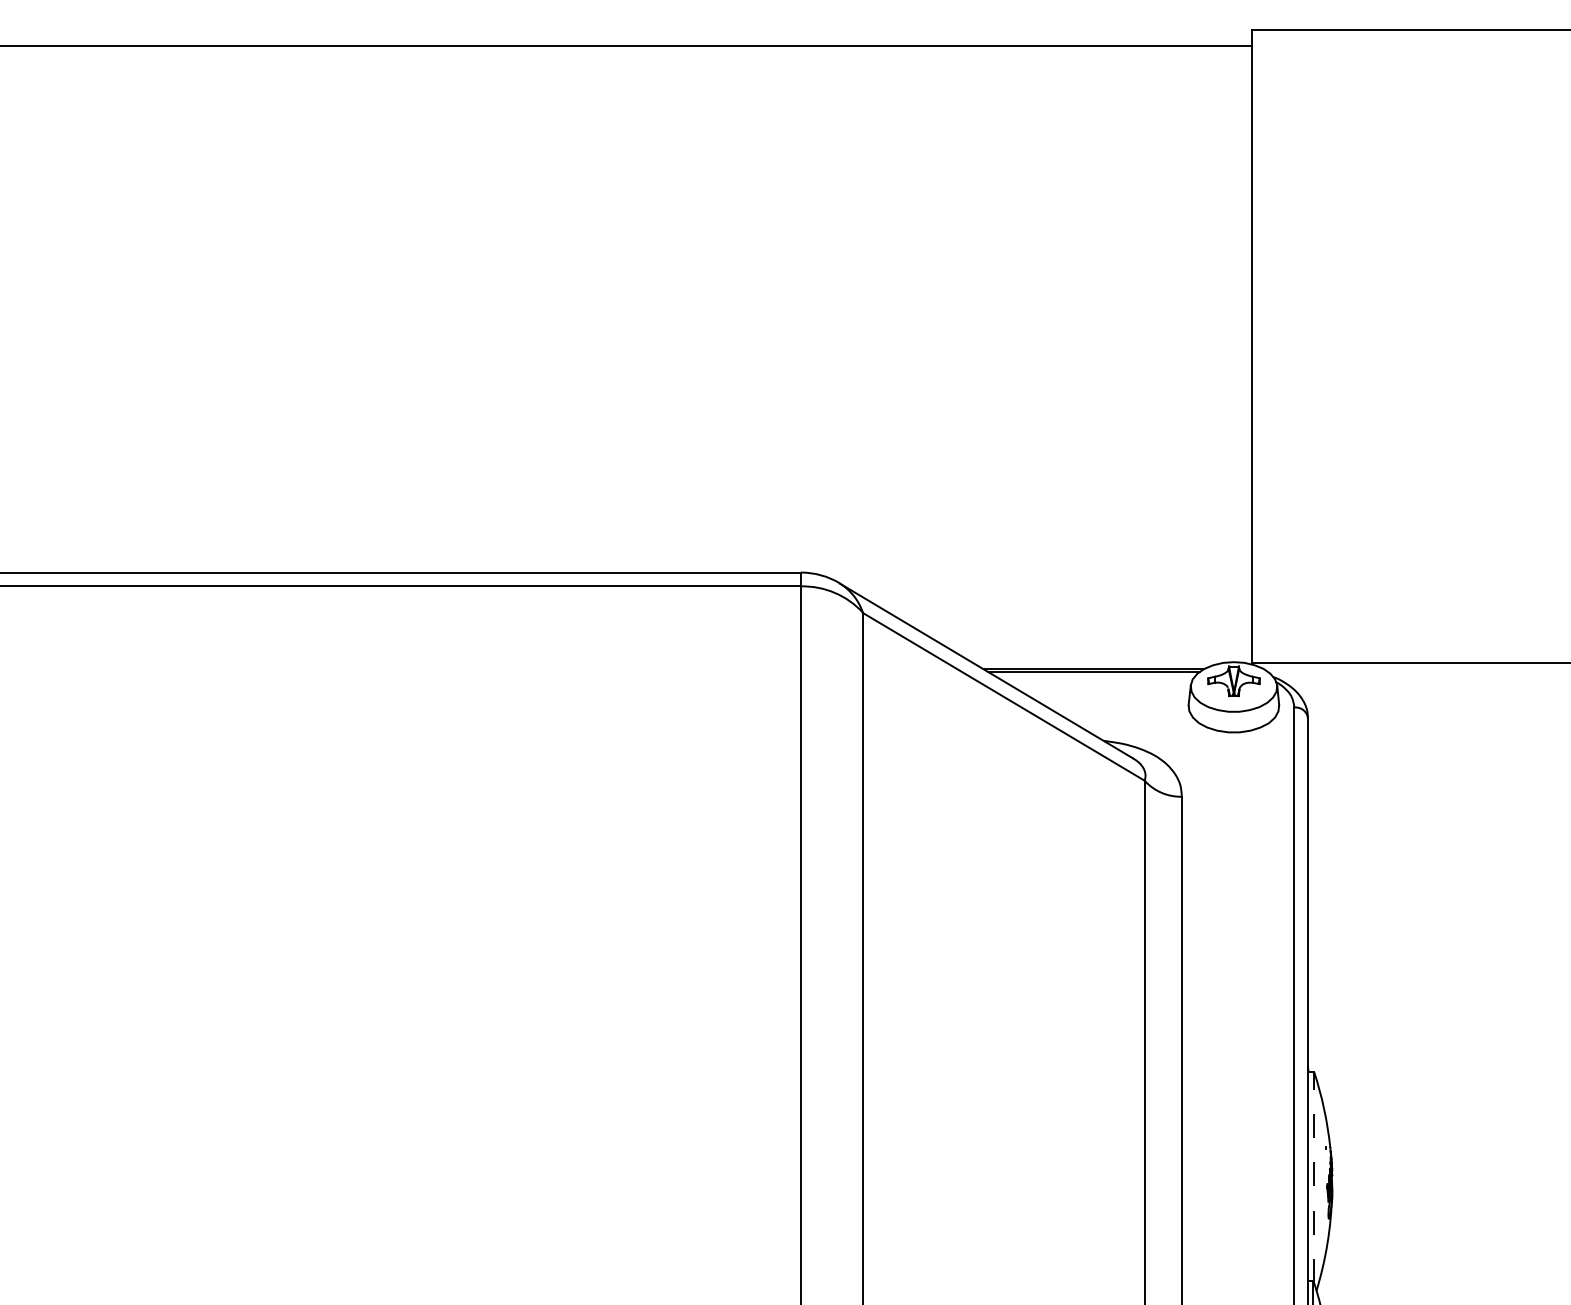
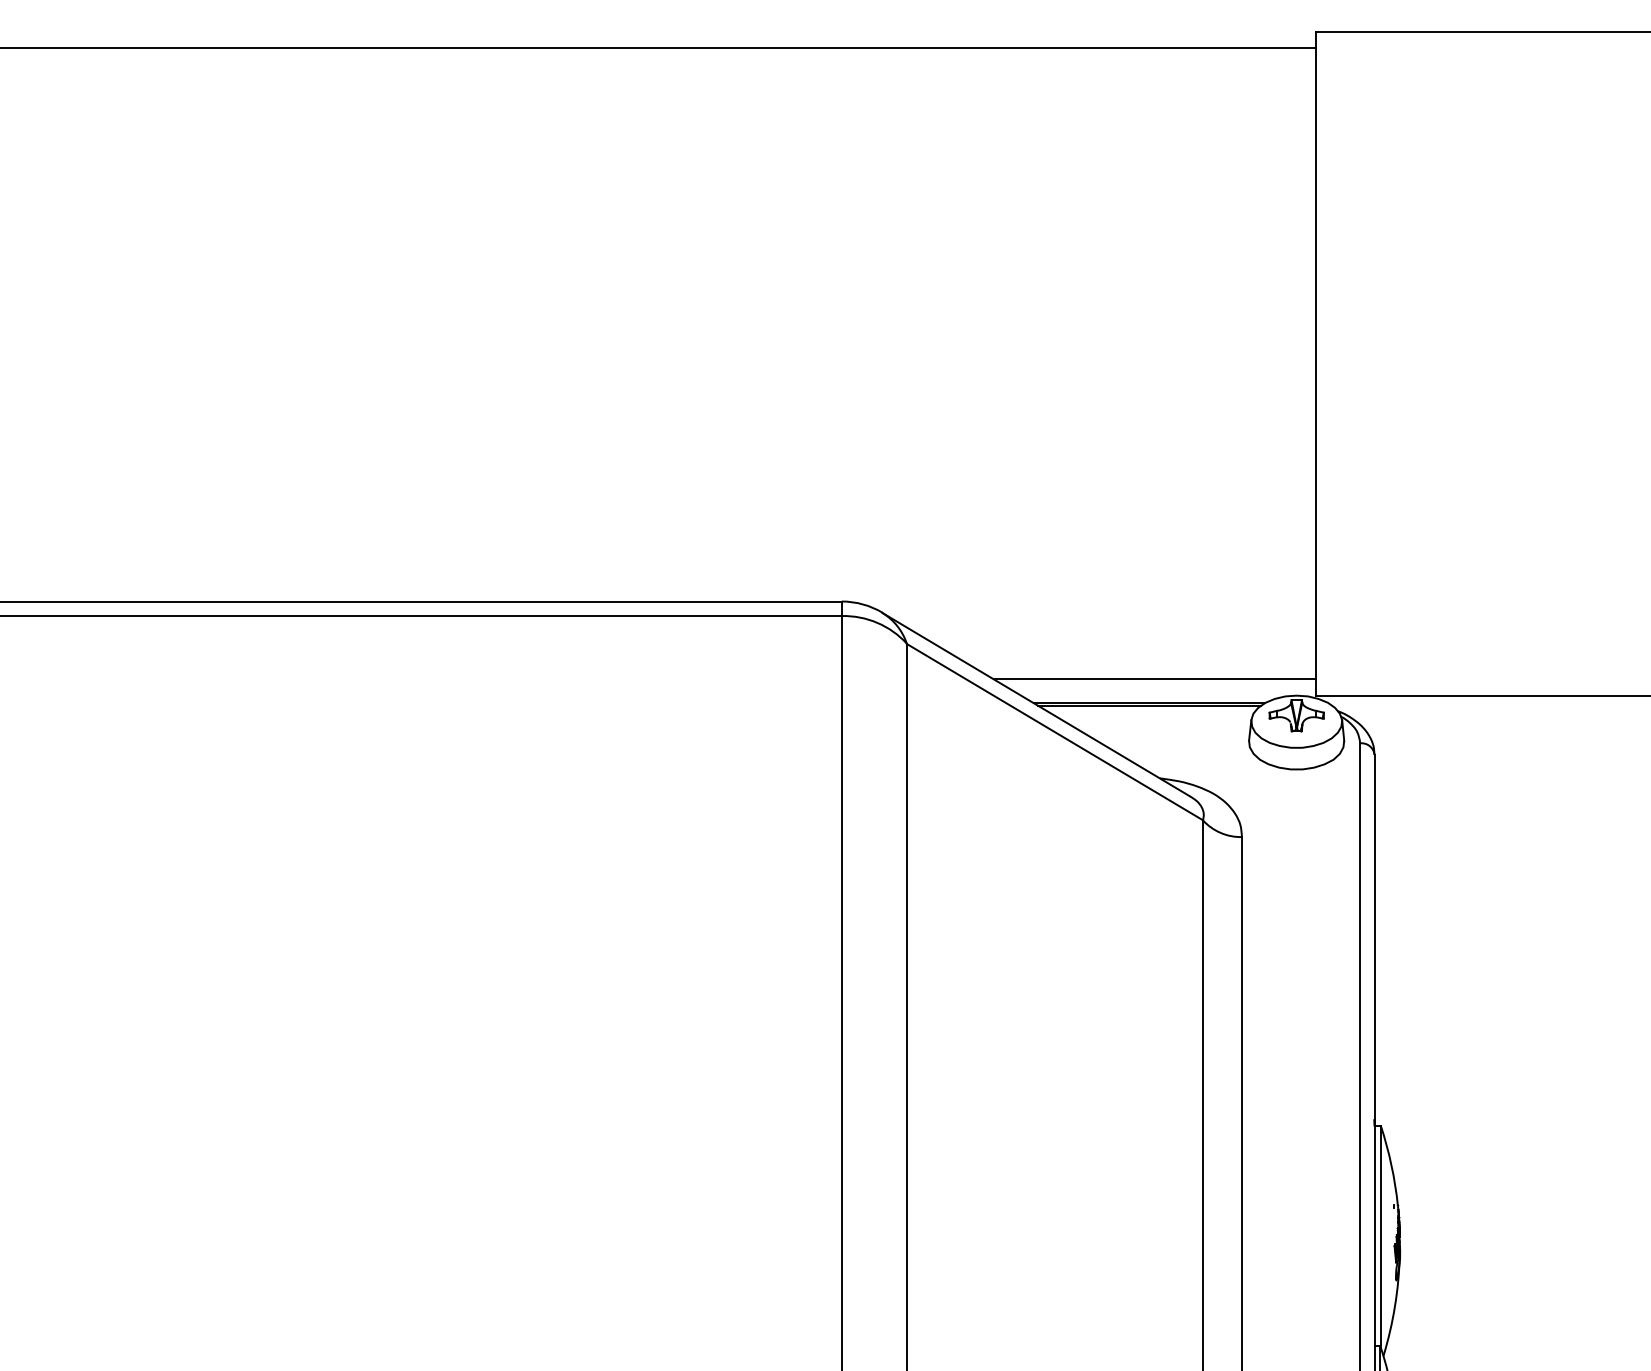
line: (1098, 646) -> (1154, 679), added
line: (1314, 1177) -> (1381, 1237), dashed -> solid

